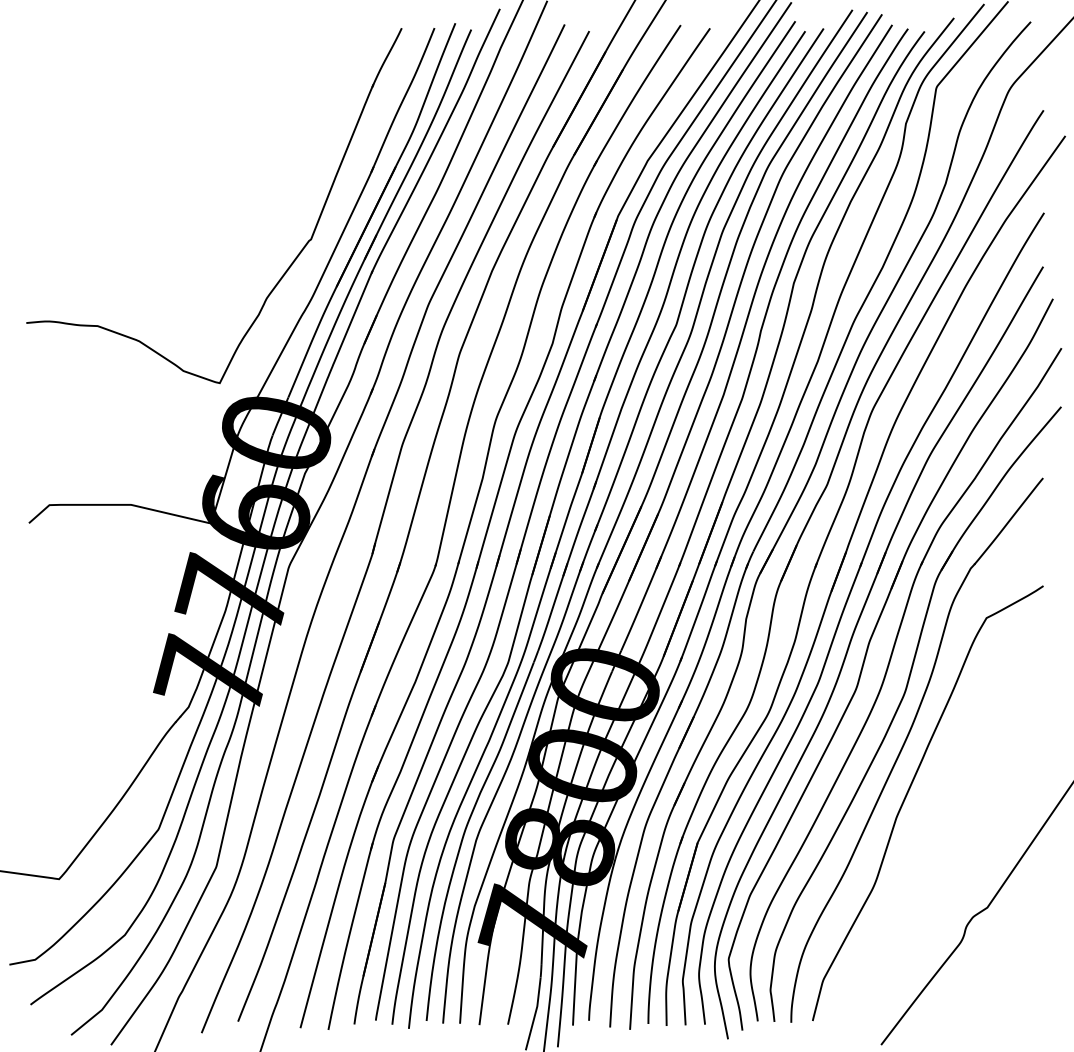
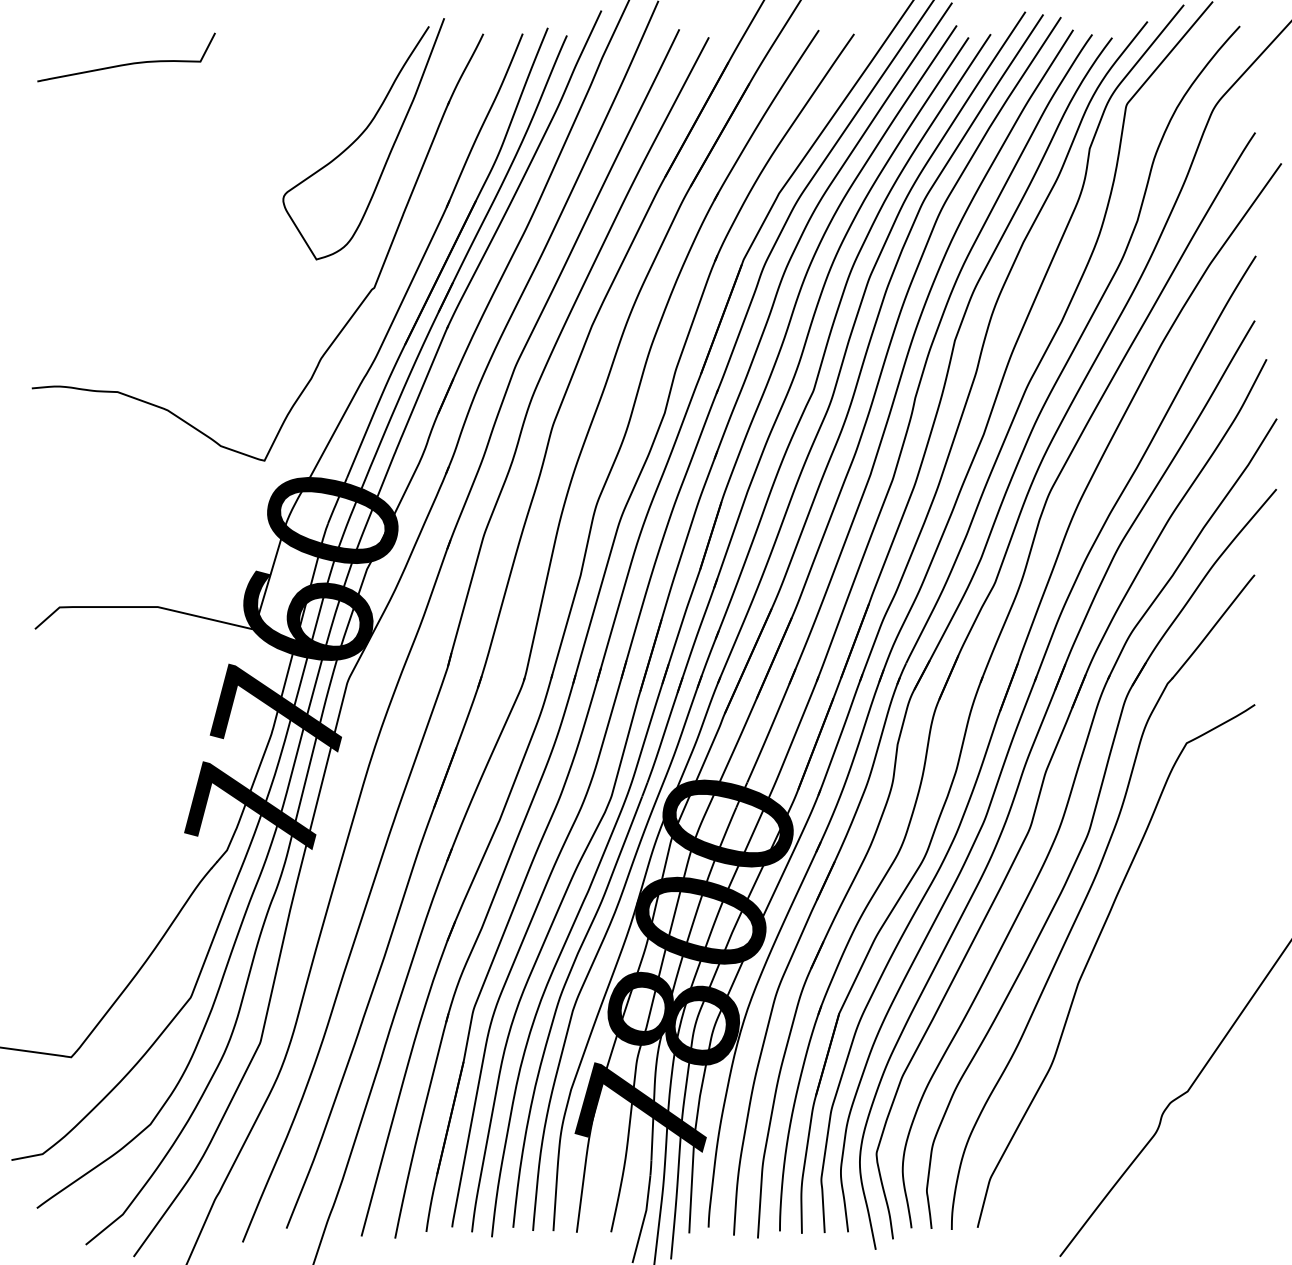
curve: (105, 52) -> (126, 63), added
curve: (299, 113) -> (360, 136), added

